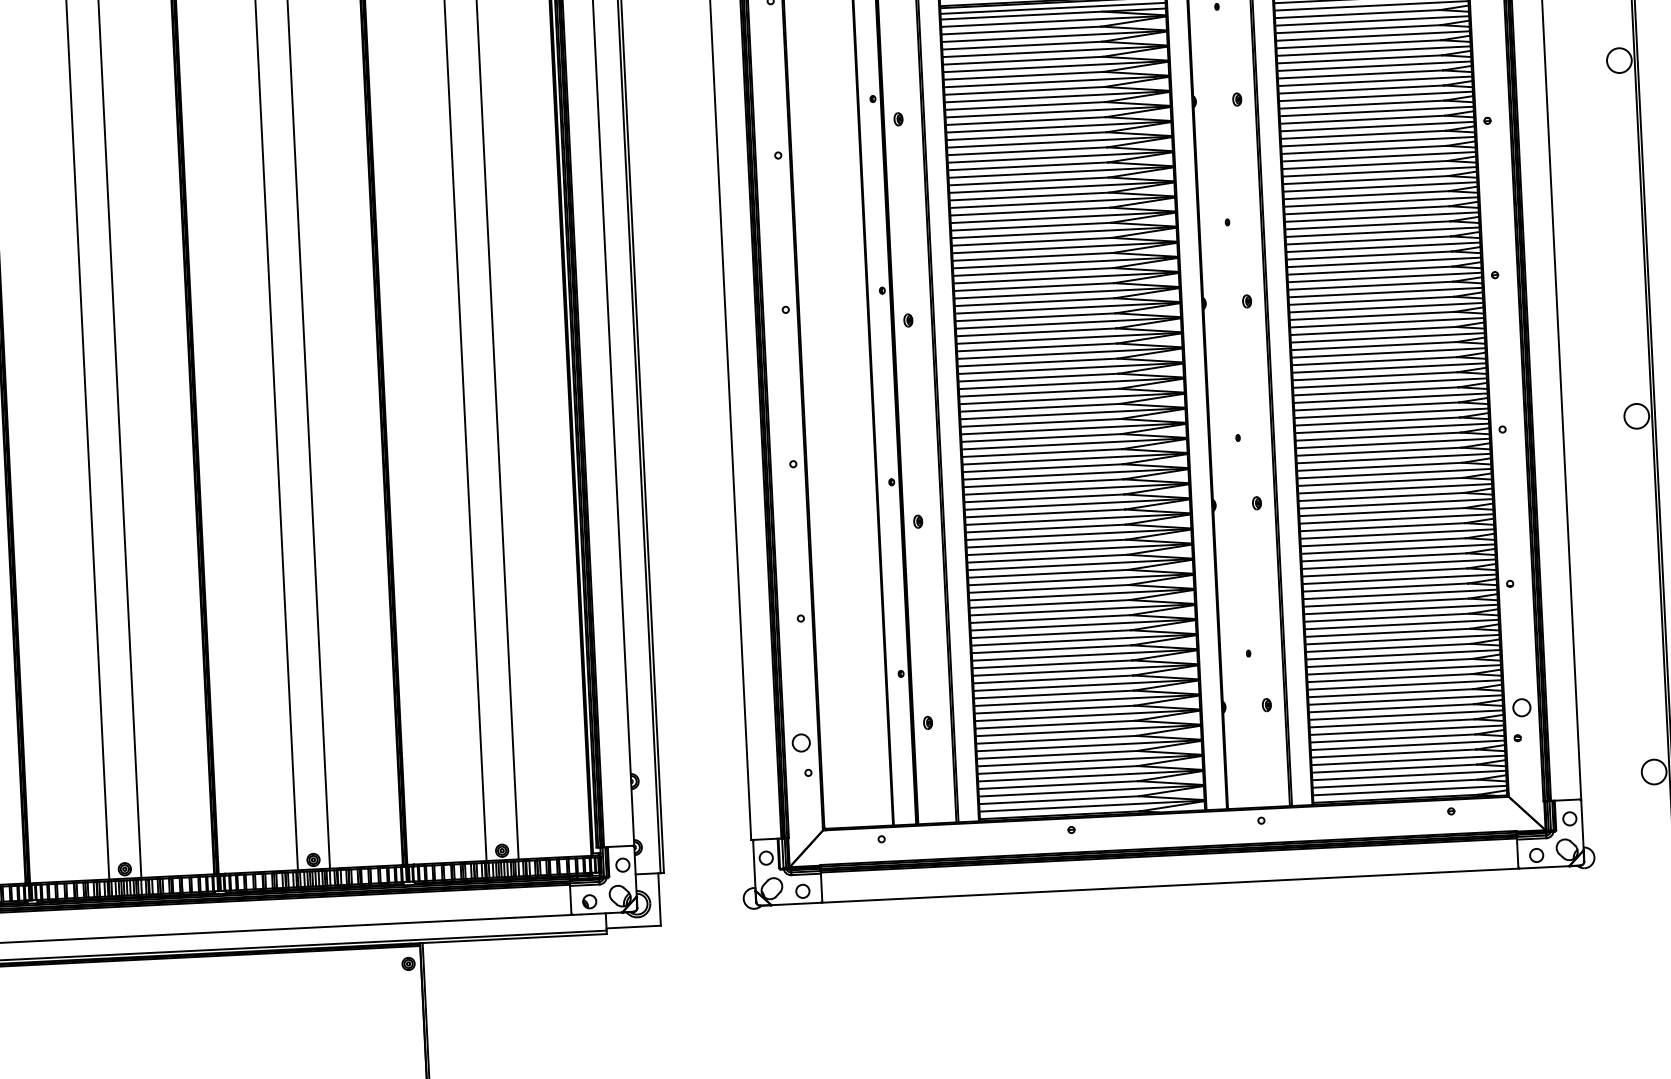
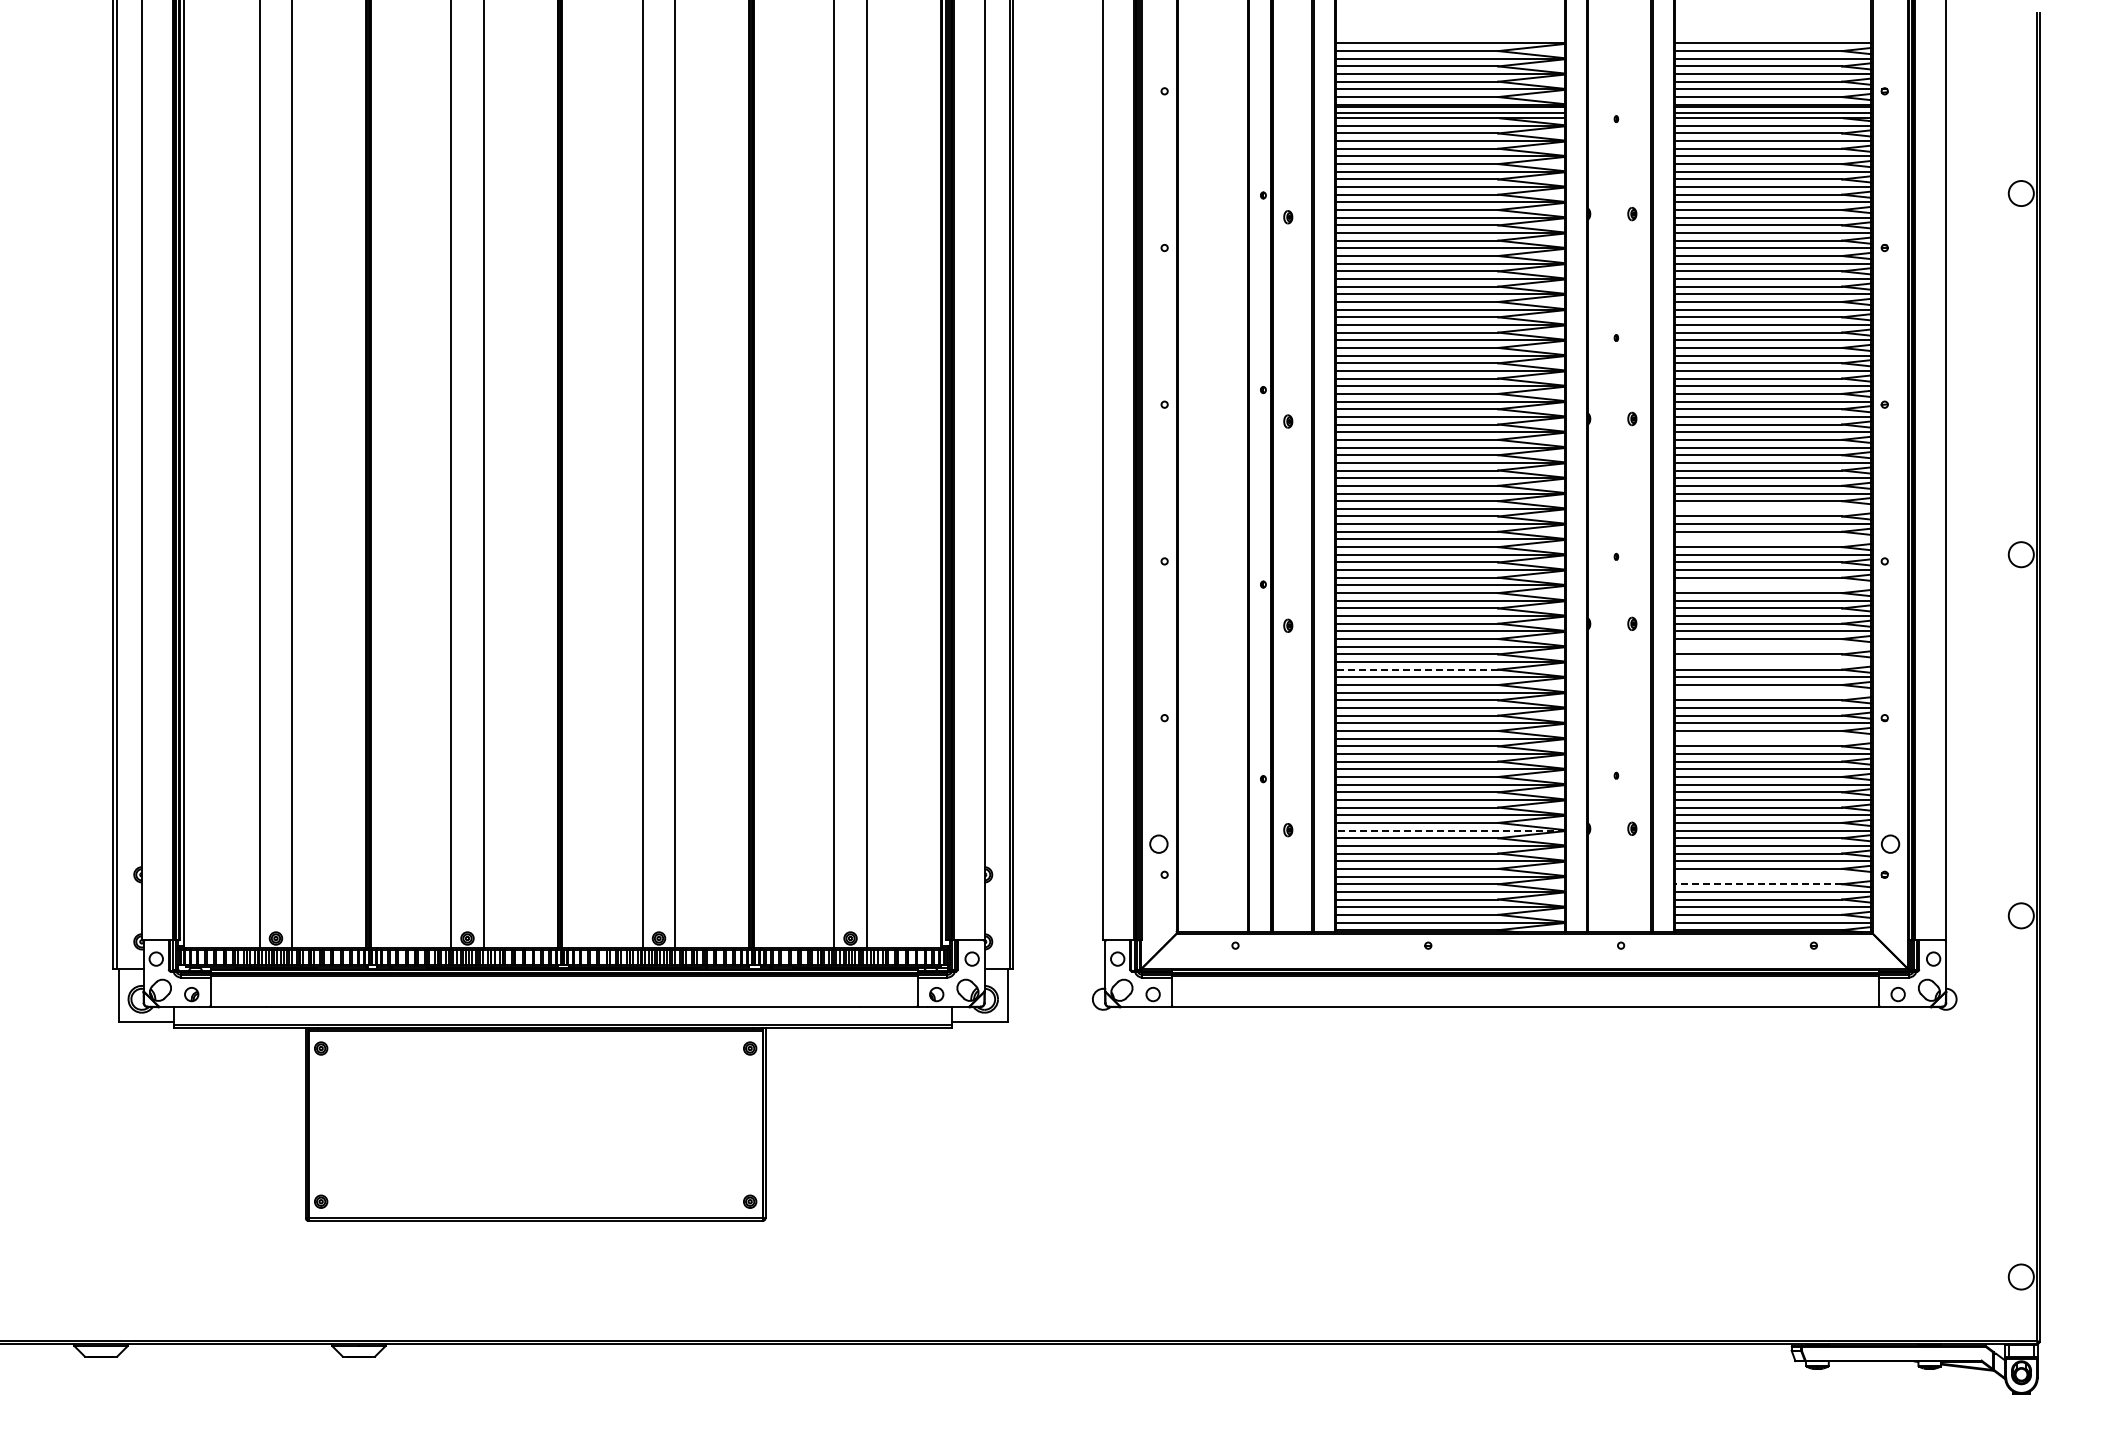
line: (1389, 382) -> (1772, 508), removed
line: (1390, 413) -> (1772, 539), removed
line: (1393, 458) -> (1772, 585), removed
line: (1396, 518) -> (1772, 646), removed
line: (1396, 534) -> (1772, 662), removed
line: (1046, 558) -> (1416, 669), solid -> dashed
line: (1398, 564) -> (1772, 692), removed
line: (1400, 609) -> (1772, 738), removed
line: (1086, 715) -> (1449, 830), solid -> dashed
line: (1407, 745) -> (1772, 876), removed
line: (1393, 753) -> (1758, 884), solid -> dashed

